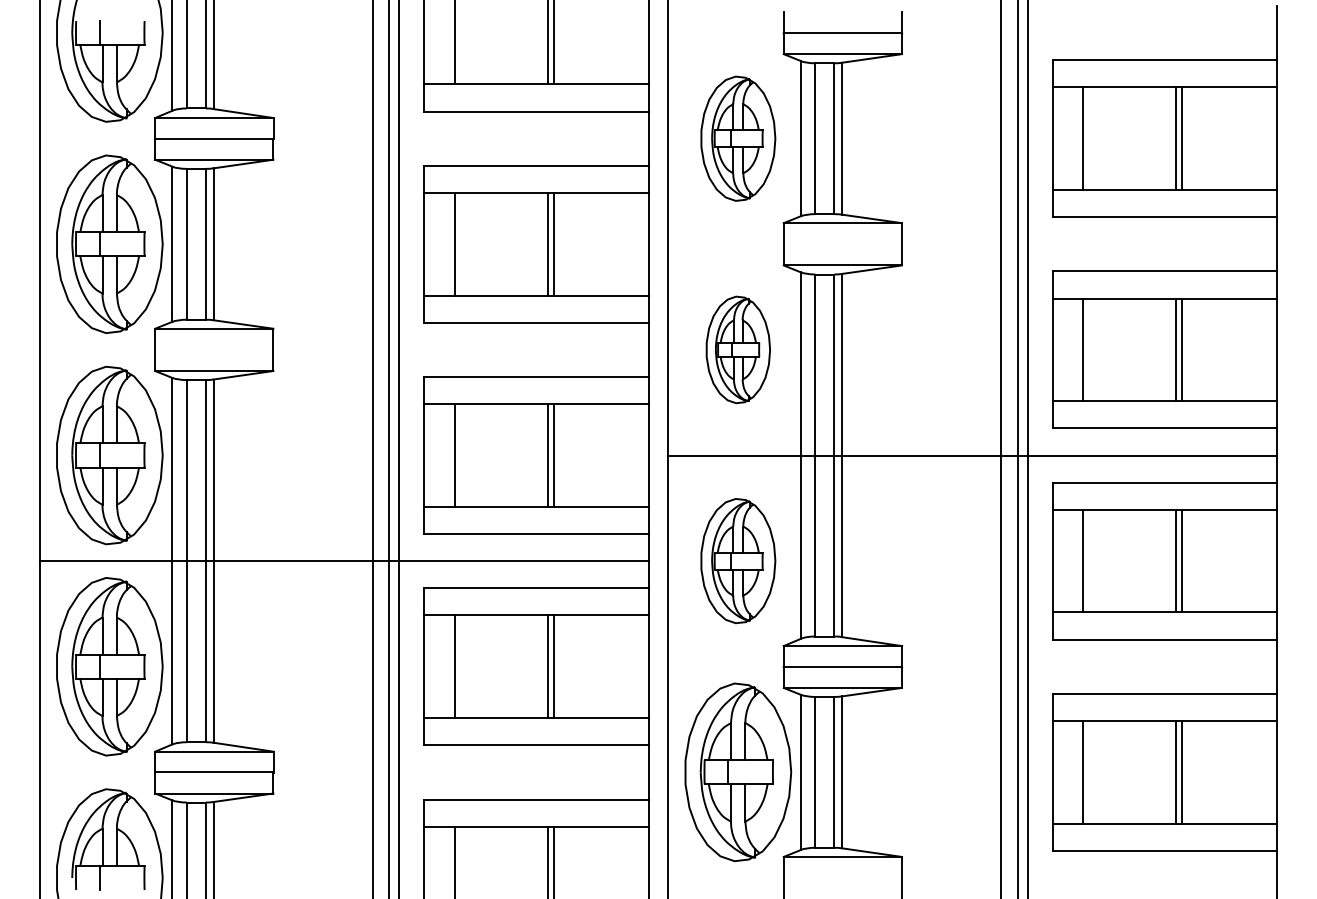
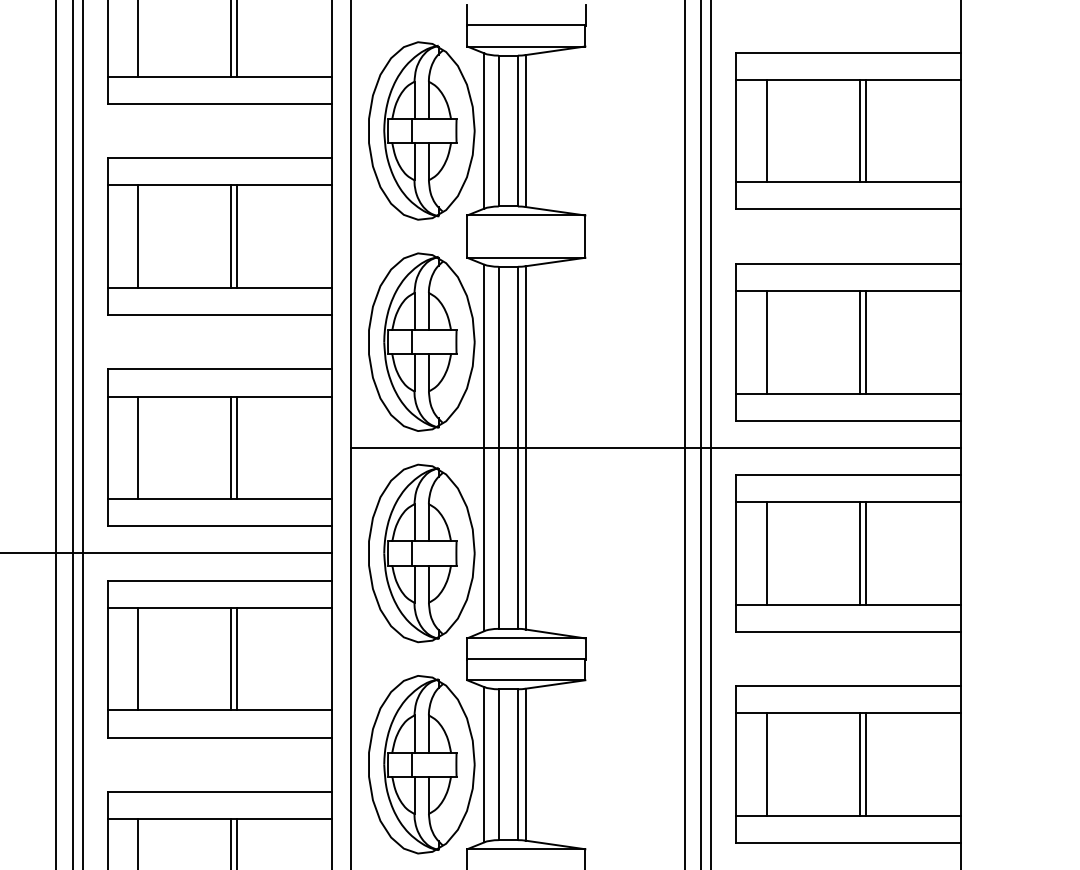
part: (738, 138) -> (421, 130), size x1.43
part: (738, 349) -> (421, 341), size x1.67
part: (738, 560) -> (421, 552), size x1.43

